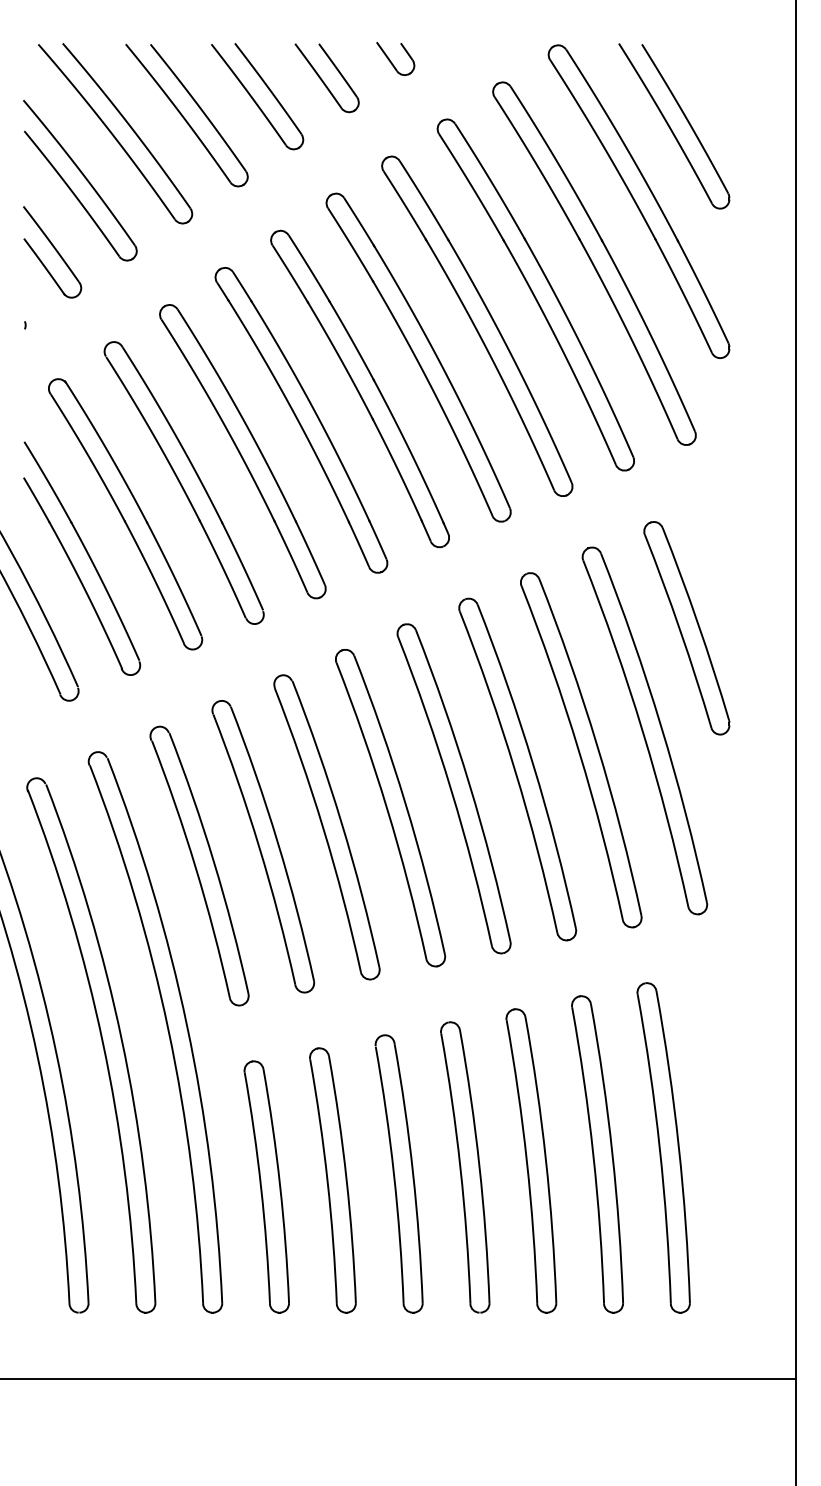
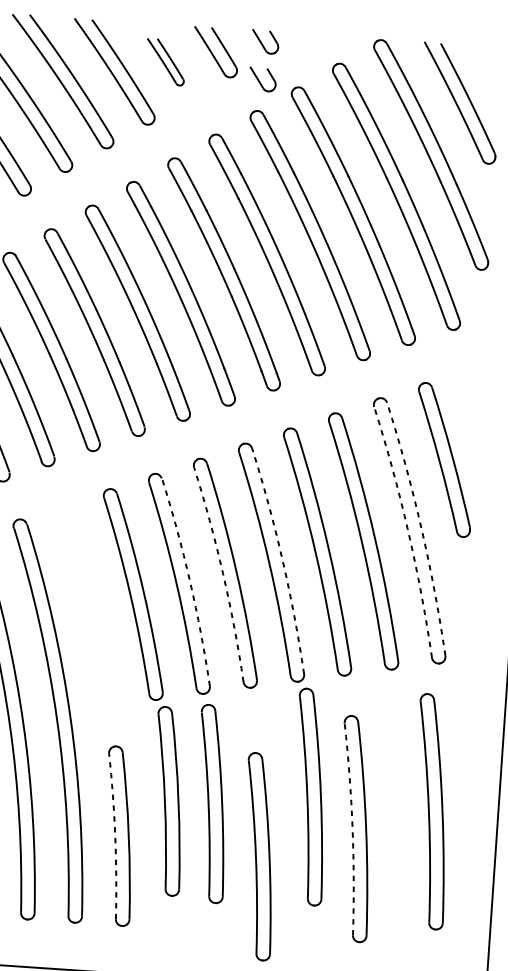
part: (257, 96) -> (165, 61), size x0.6
part: (395, 112) -> (262, 79), added
arc: (661, 726) -> (421, 528), solid -> dashed
arc: (642, 731) -> (407, 531), solid -> dashed
arc: (469, 784) -> (282, 560), solid -> dashed
arc: (387, 809) -> (223, 574), solid -> dashed
arc: (341, 822) -> (189, 581), solid -> dashed
part: (199, 865) -> (87, 604), removed
part: (663, 1147) -> (431, 811), moved
arc: (593, 1155) -> (352, 829), solid -> dashed
part: (531, 1160) -> (310, 796), moved
part: (465, 1167) -> (259, 856), moved
part: (398, 1173) -> (211, 803), moved
part: (332, 1180) -> (168, 801), moved
arc: (261, 1187) -> (115, 836), solid -> dashed

